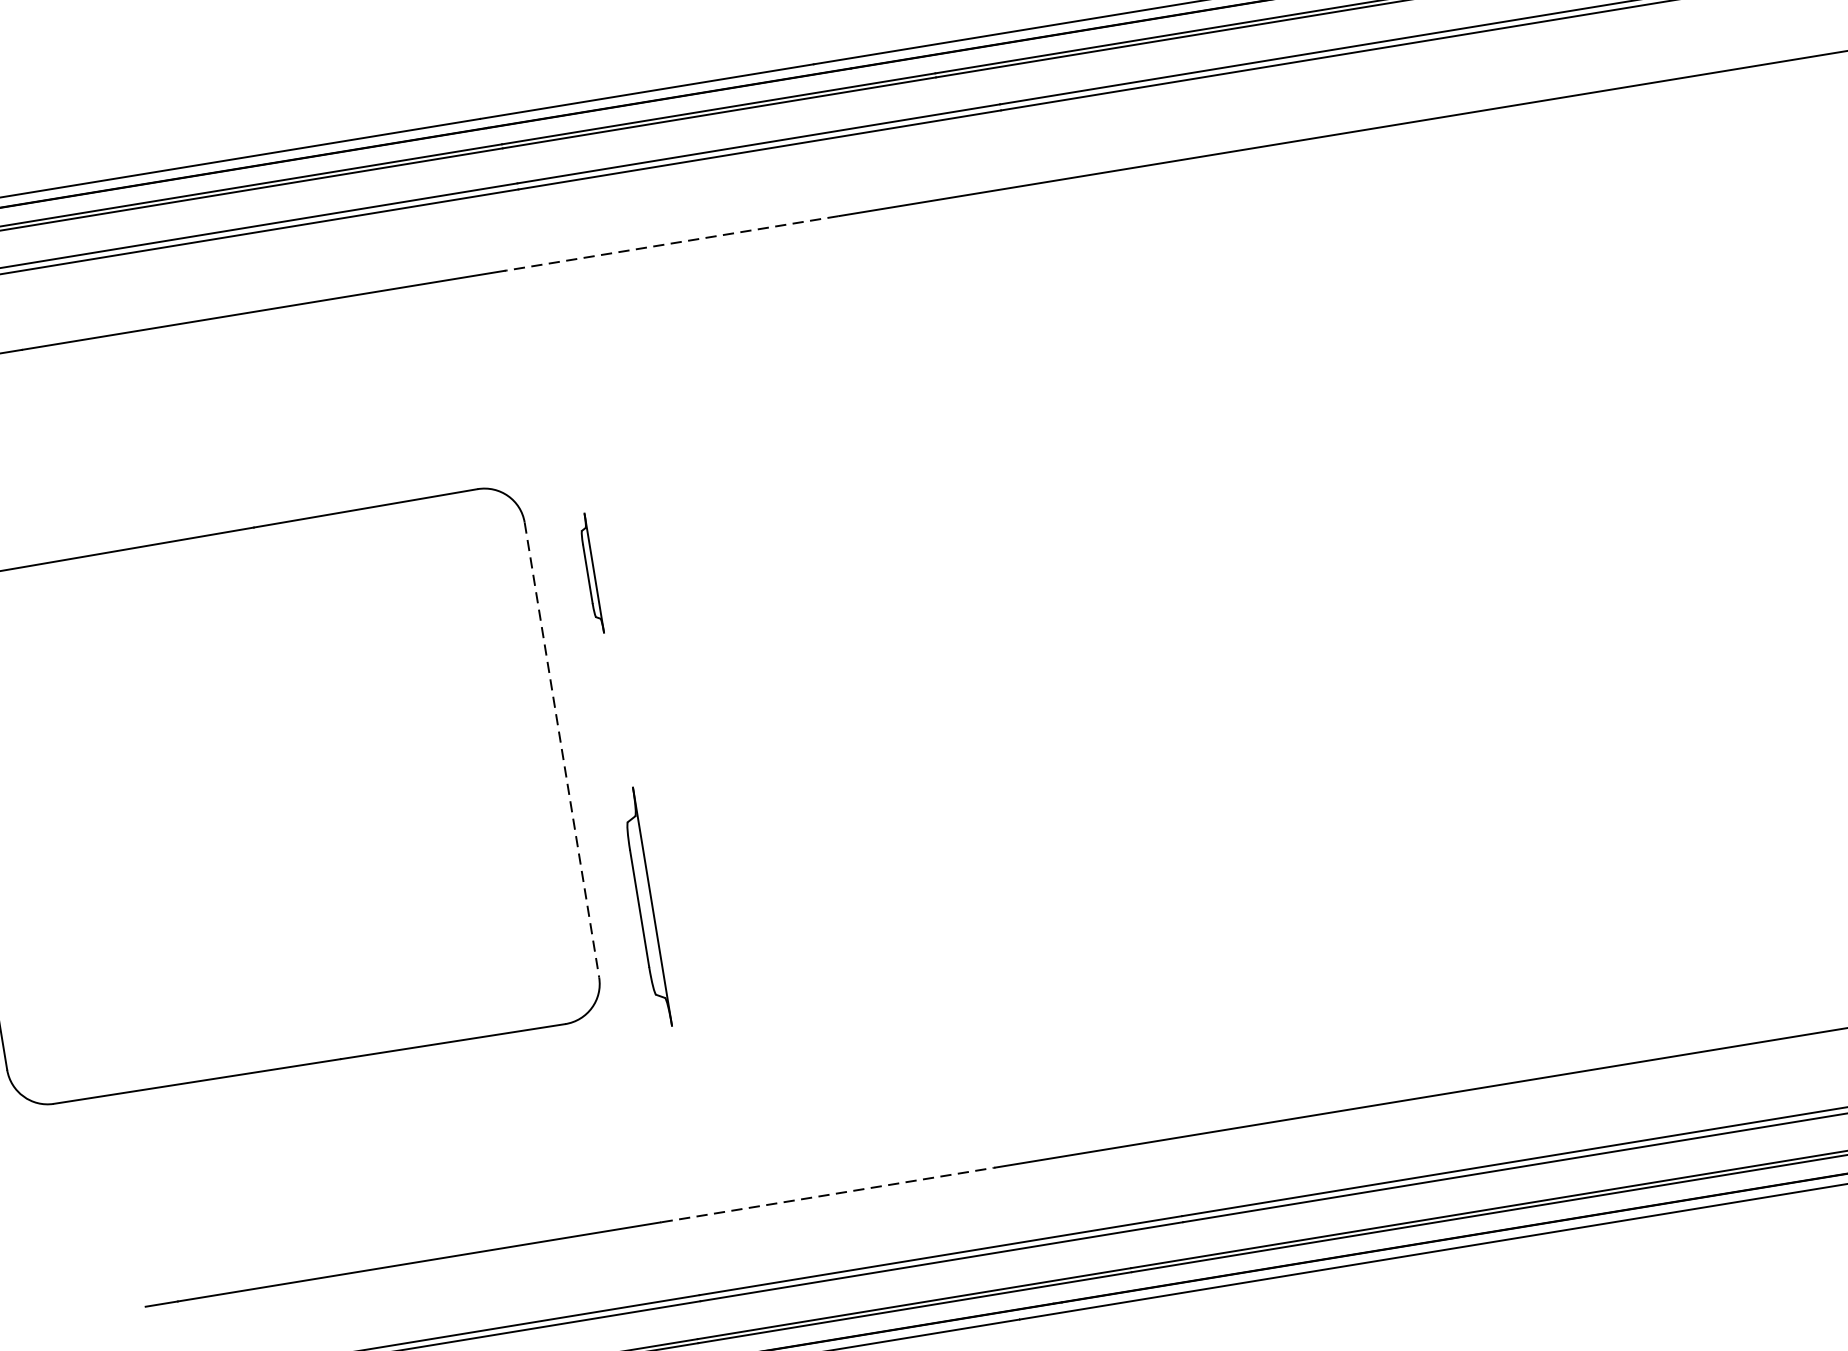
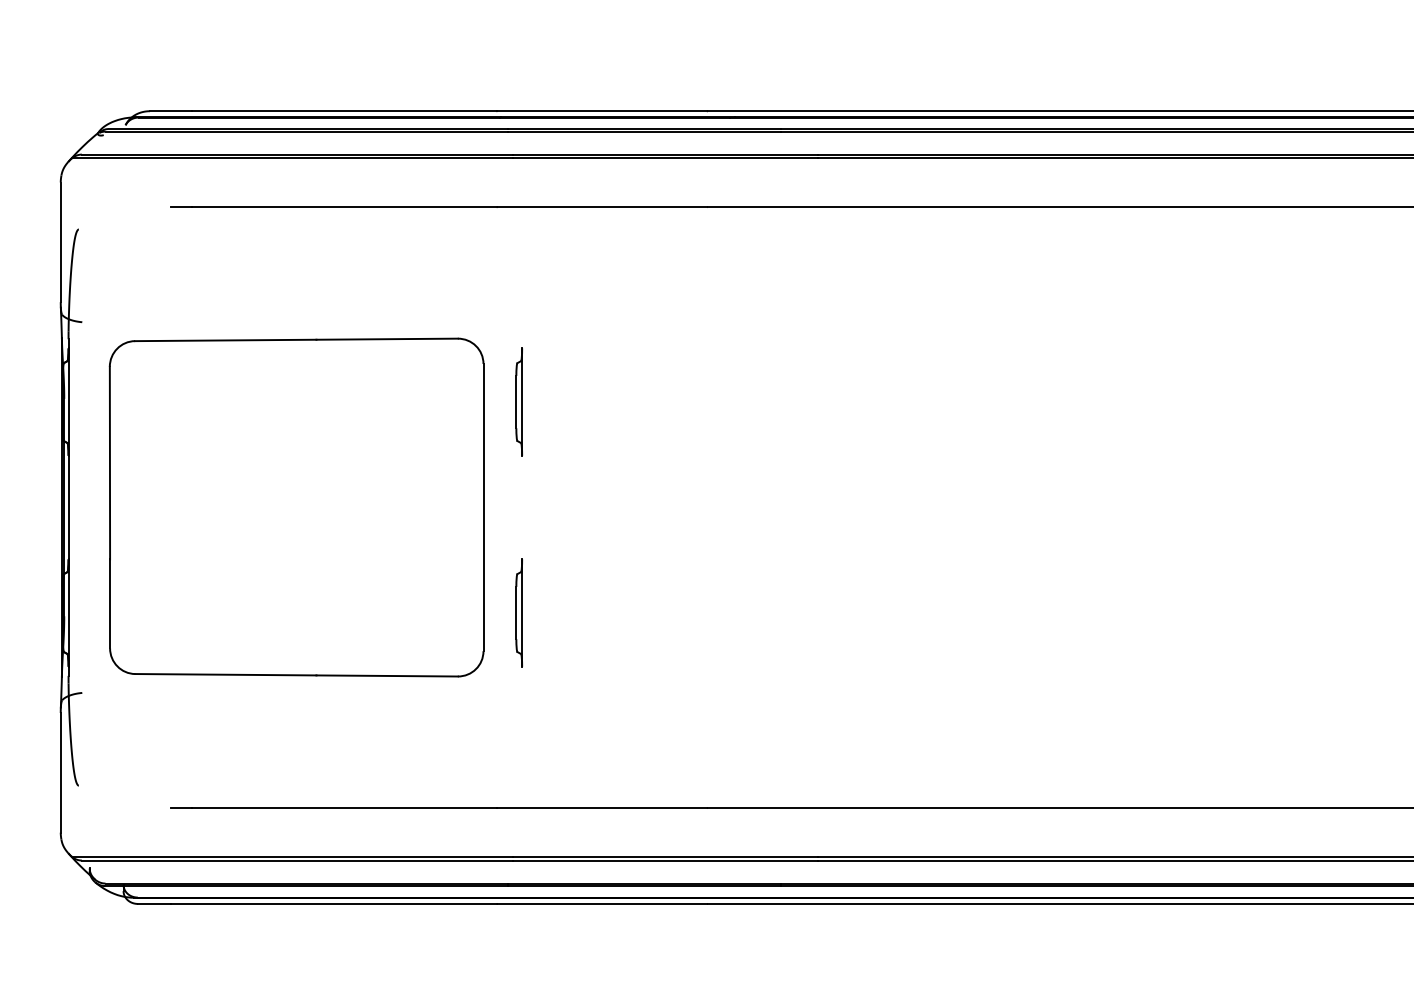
line: (672, 243) -> (602, 207), dashed -> solid
part: (589, 572) -> (518, 401), size x1.43
line: (561, 749) -> (483, 507), dashed -> solid
part: (644, 907) -> (518, 612), size x0.71
line: (828, 1195) -> (602, 808), dashed -> solid

